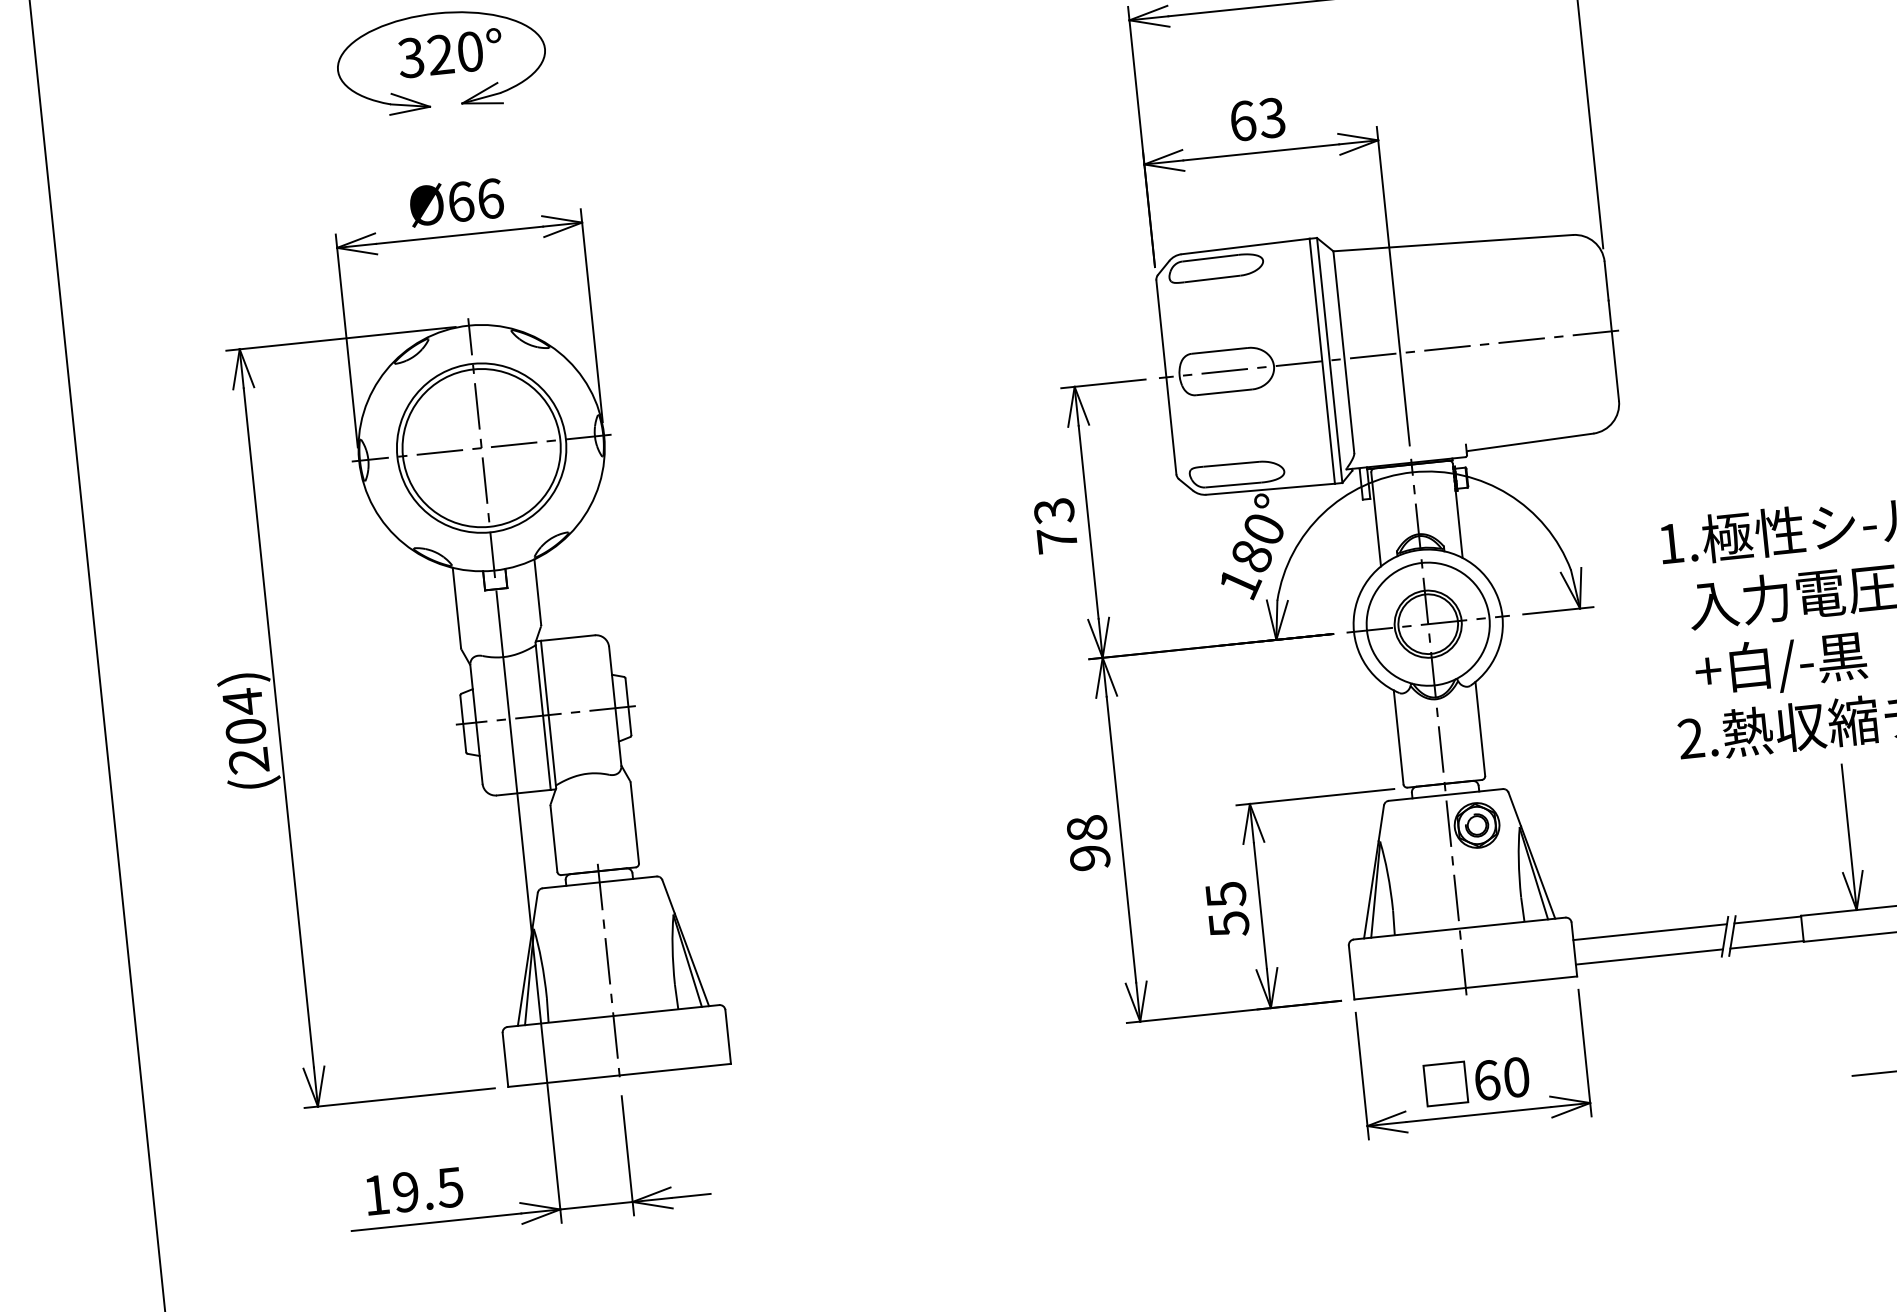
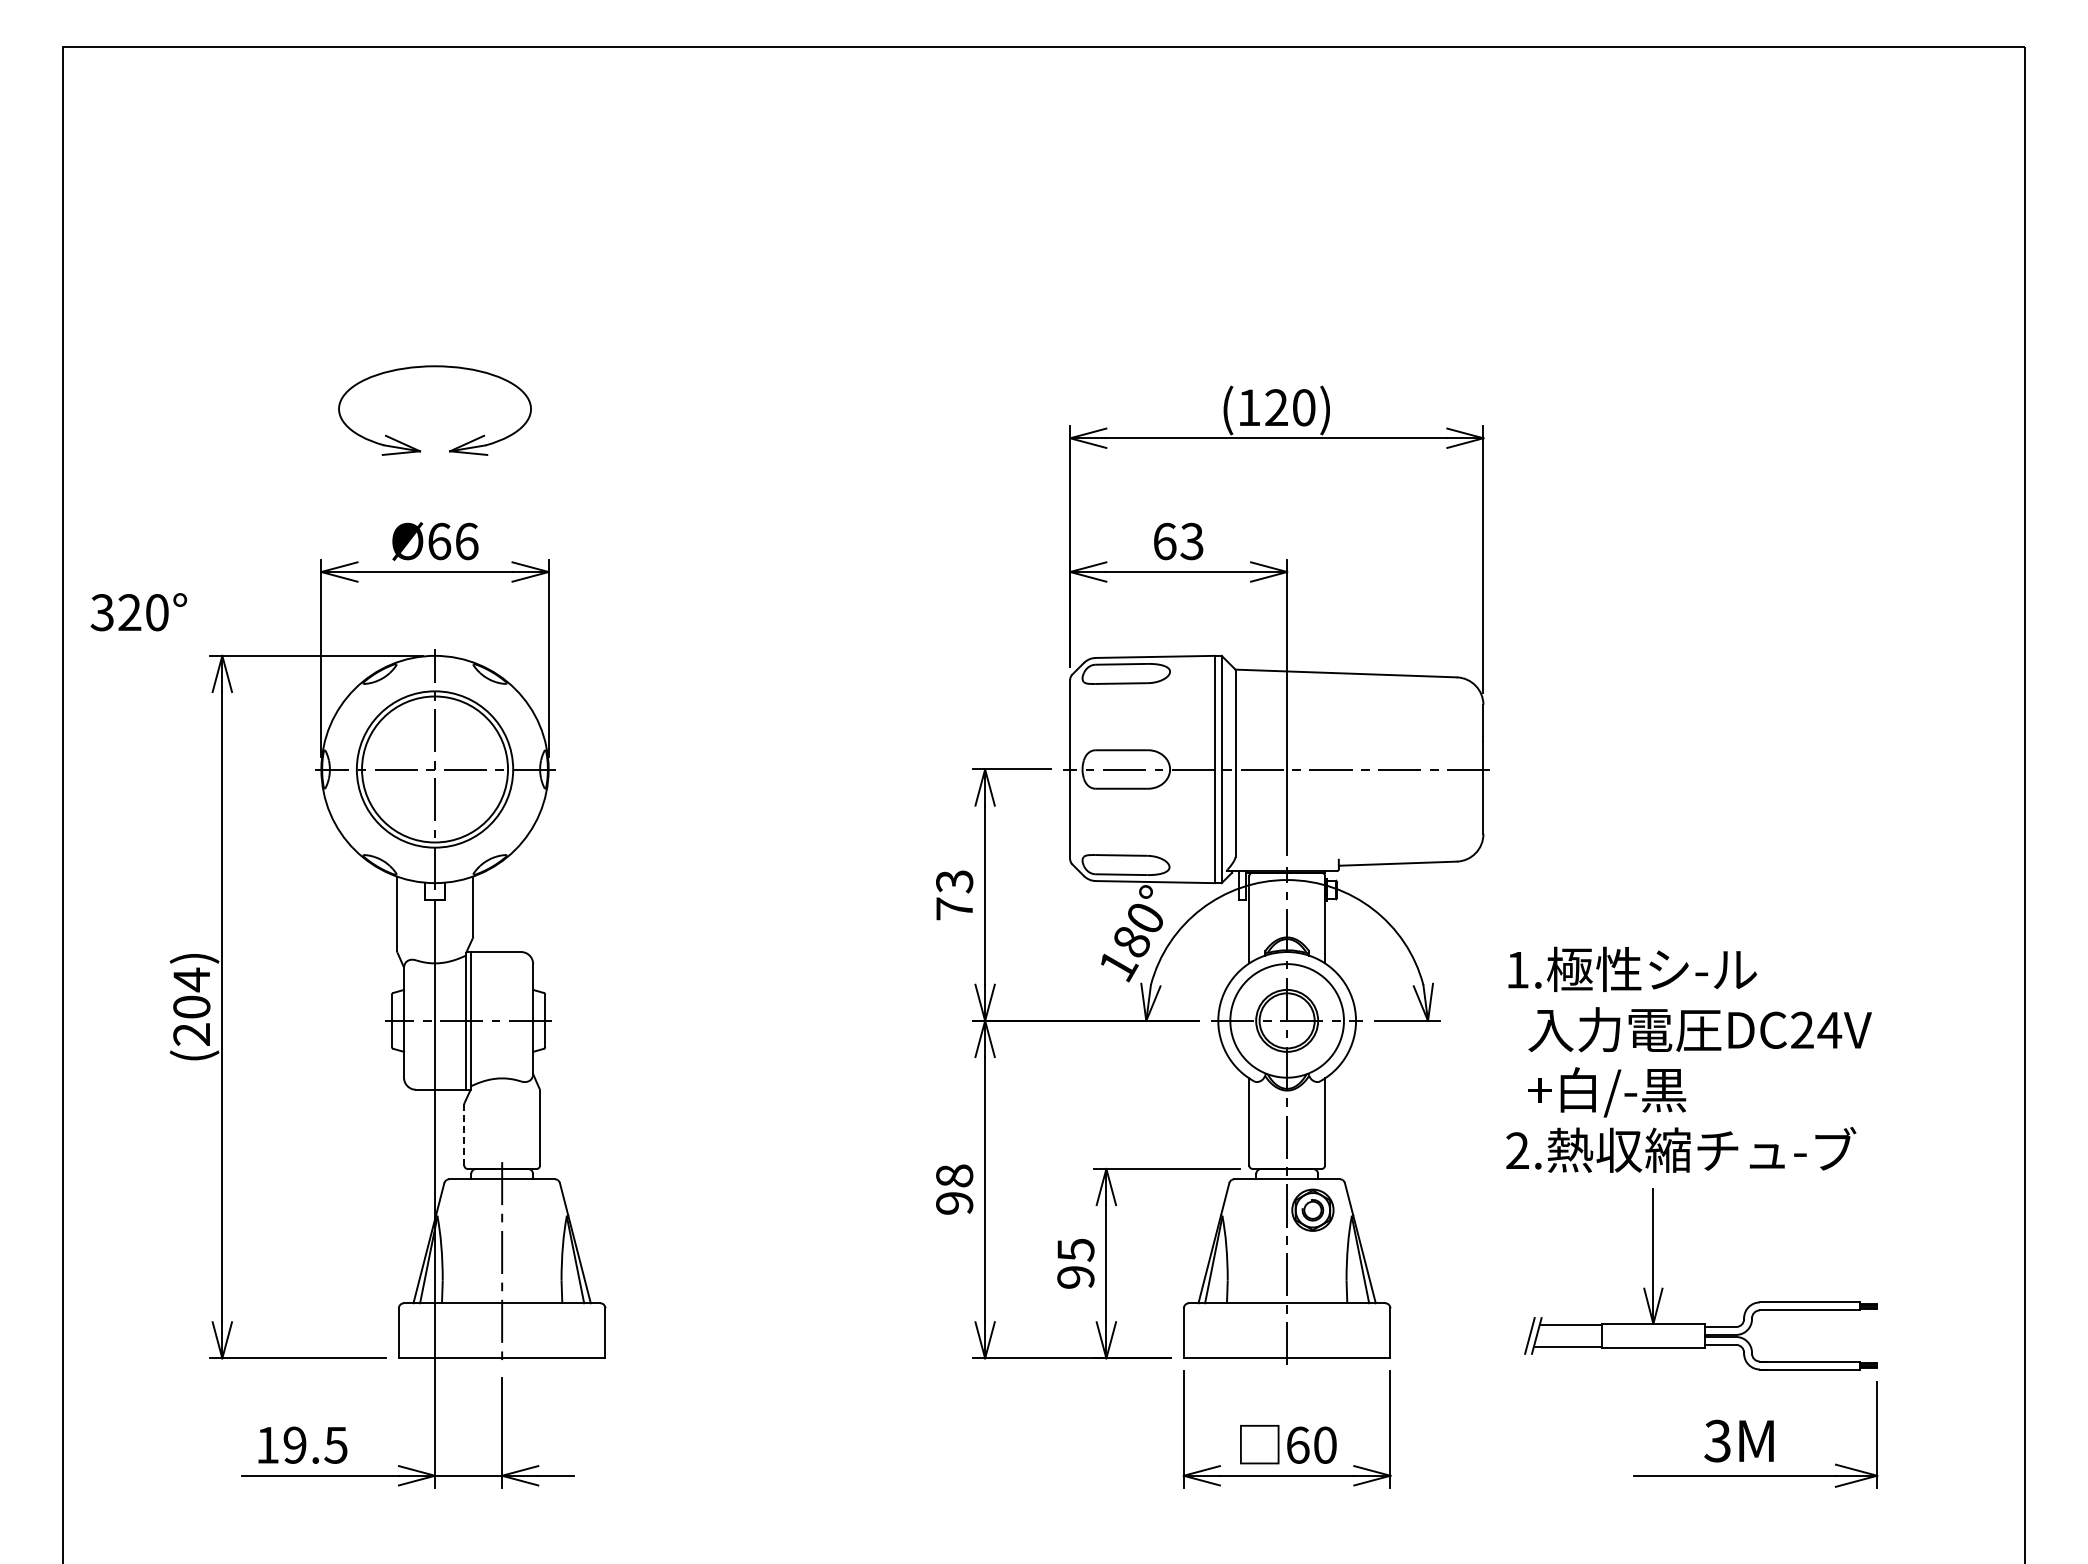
text: (450, 53) -> (138, 612), moved
line: (554, 838) -> (464, 1134), solid -> dashed
text: (1228, 924) -> (1075, 1277), 55 -> 95
line: (1649, 932) -> (1461, 1324), removed
line: (1649, 957) -> (1458, 1347), removed

